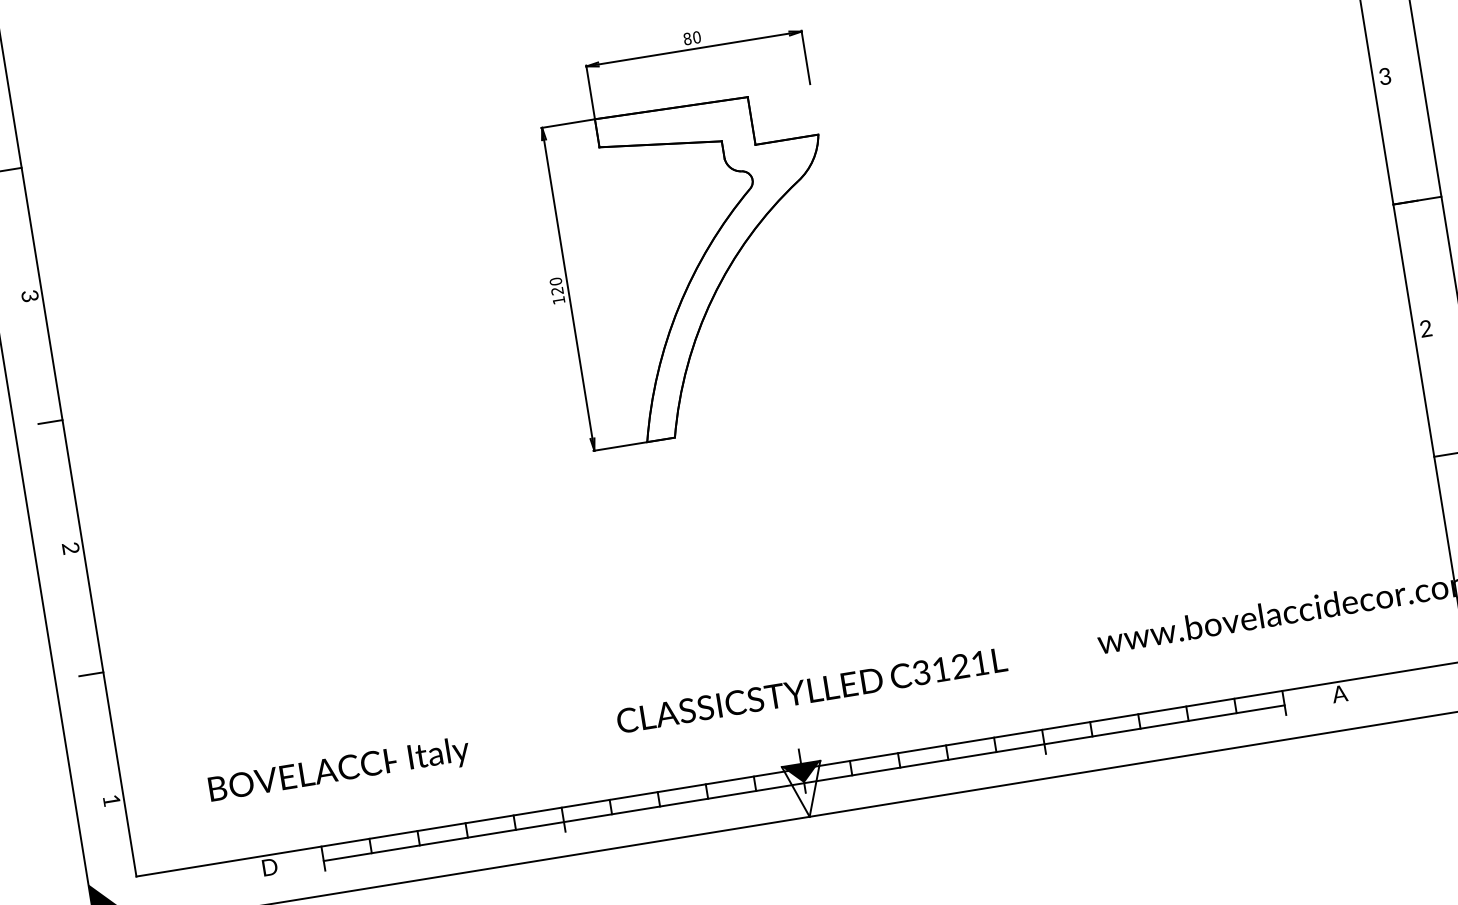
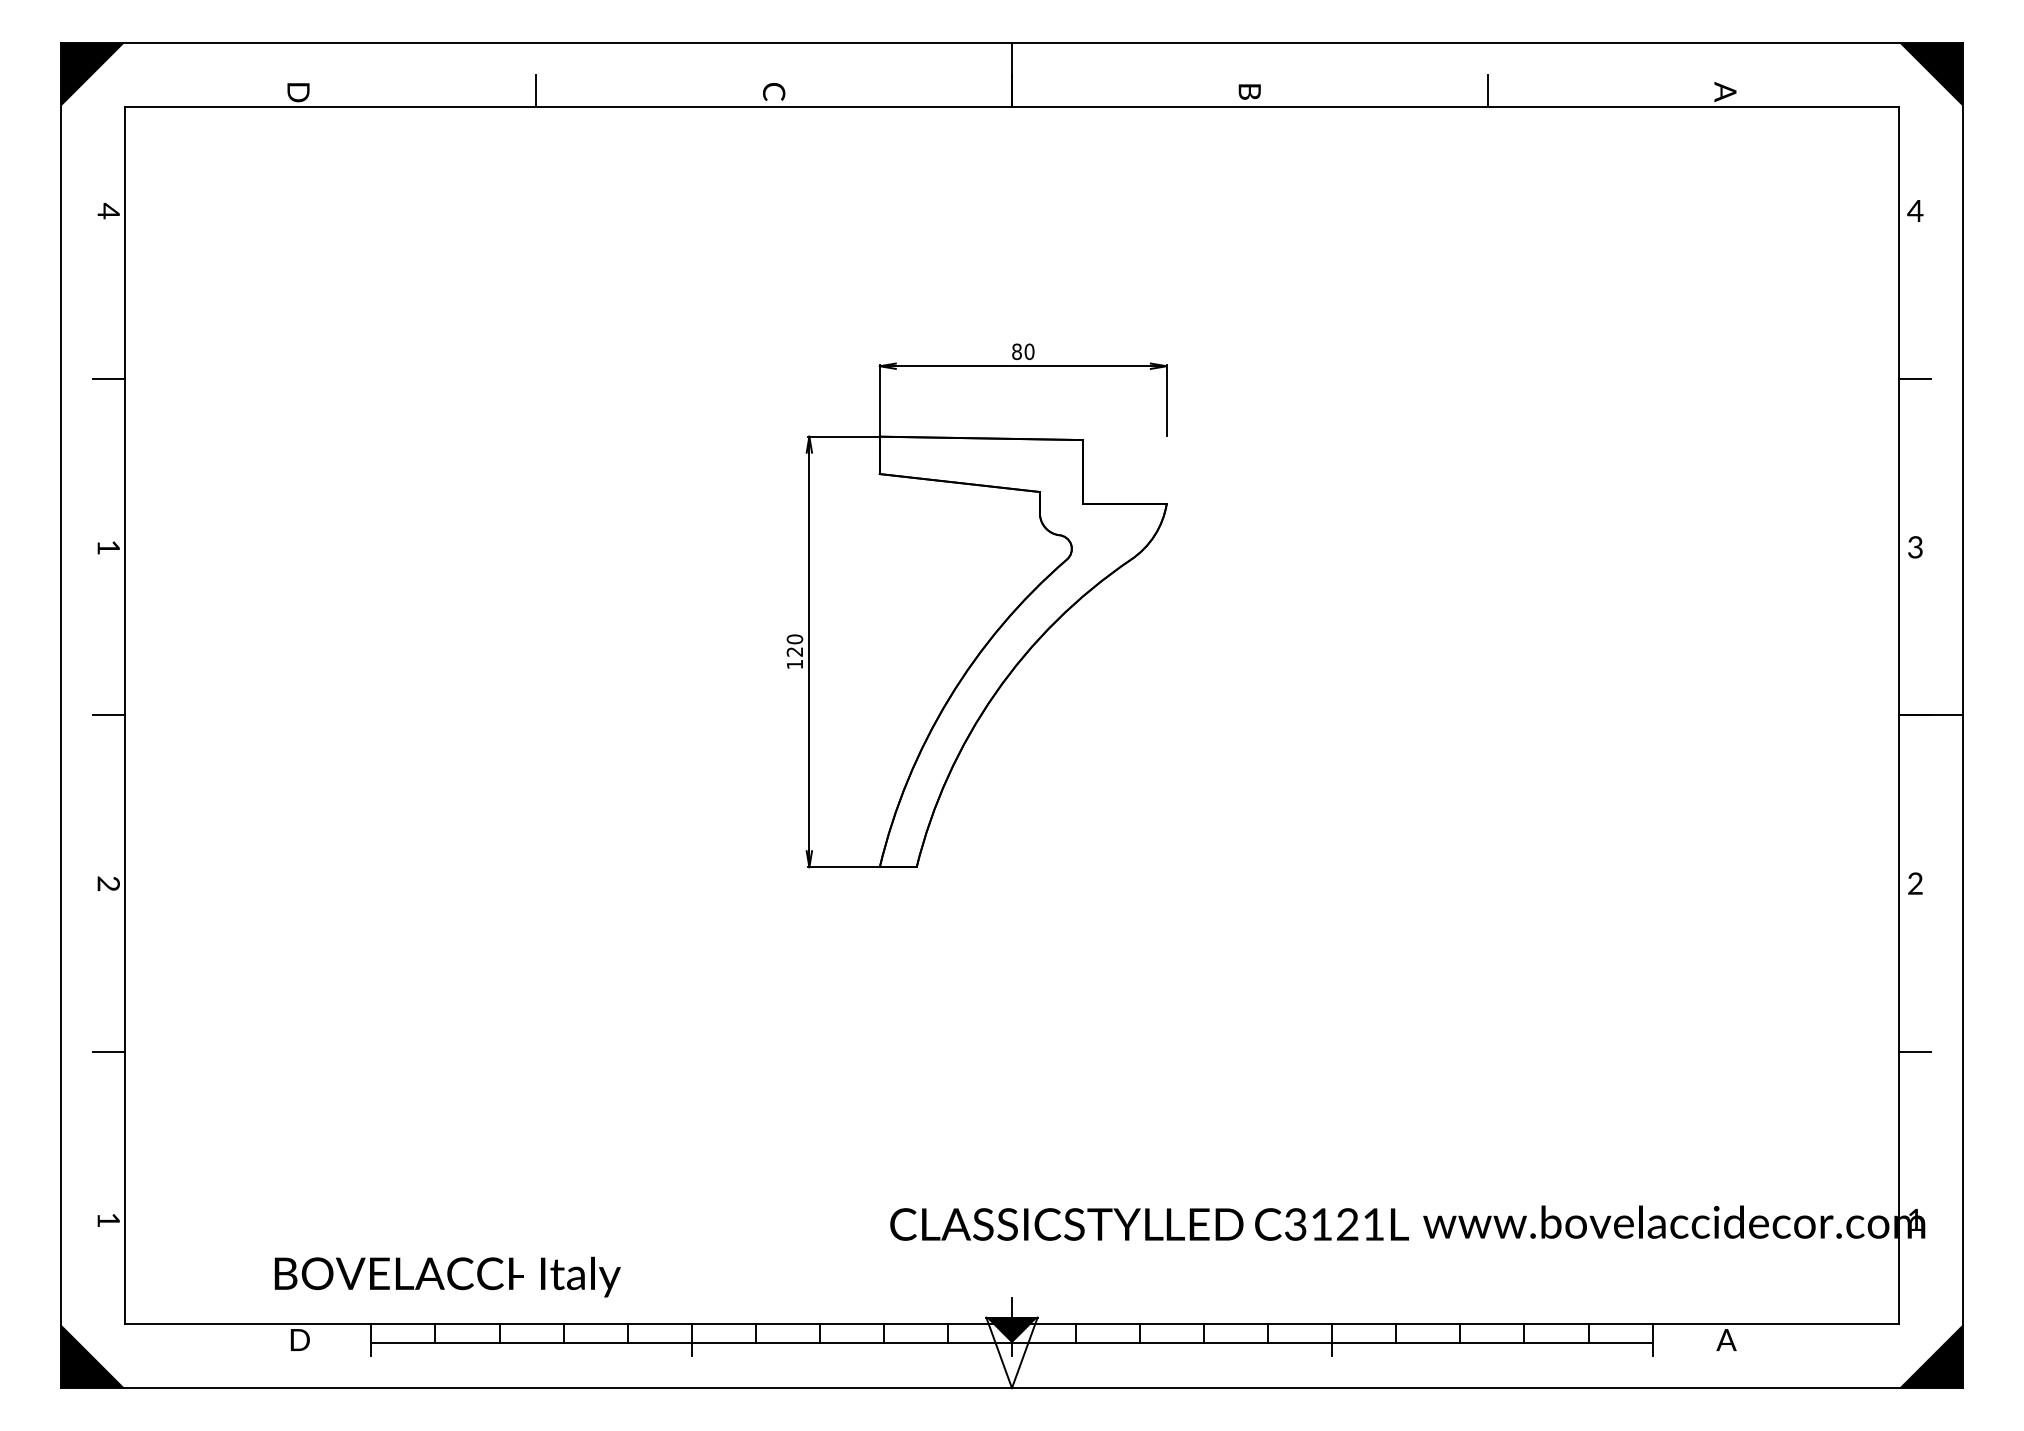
text: (29, 296) -> (108, 547), 3 -> 1
text: (811, 690) -> (1149, 1224), moved
text: (339, 770) -> (447, 1276), moved

